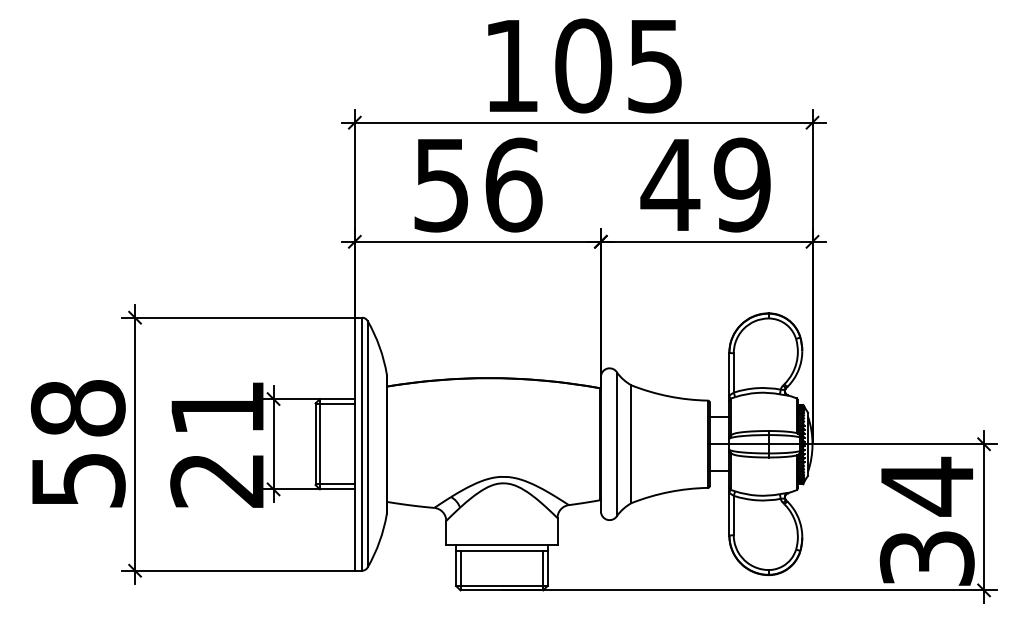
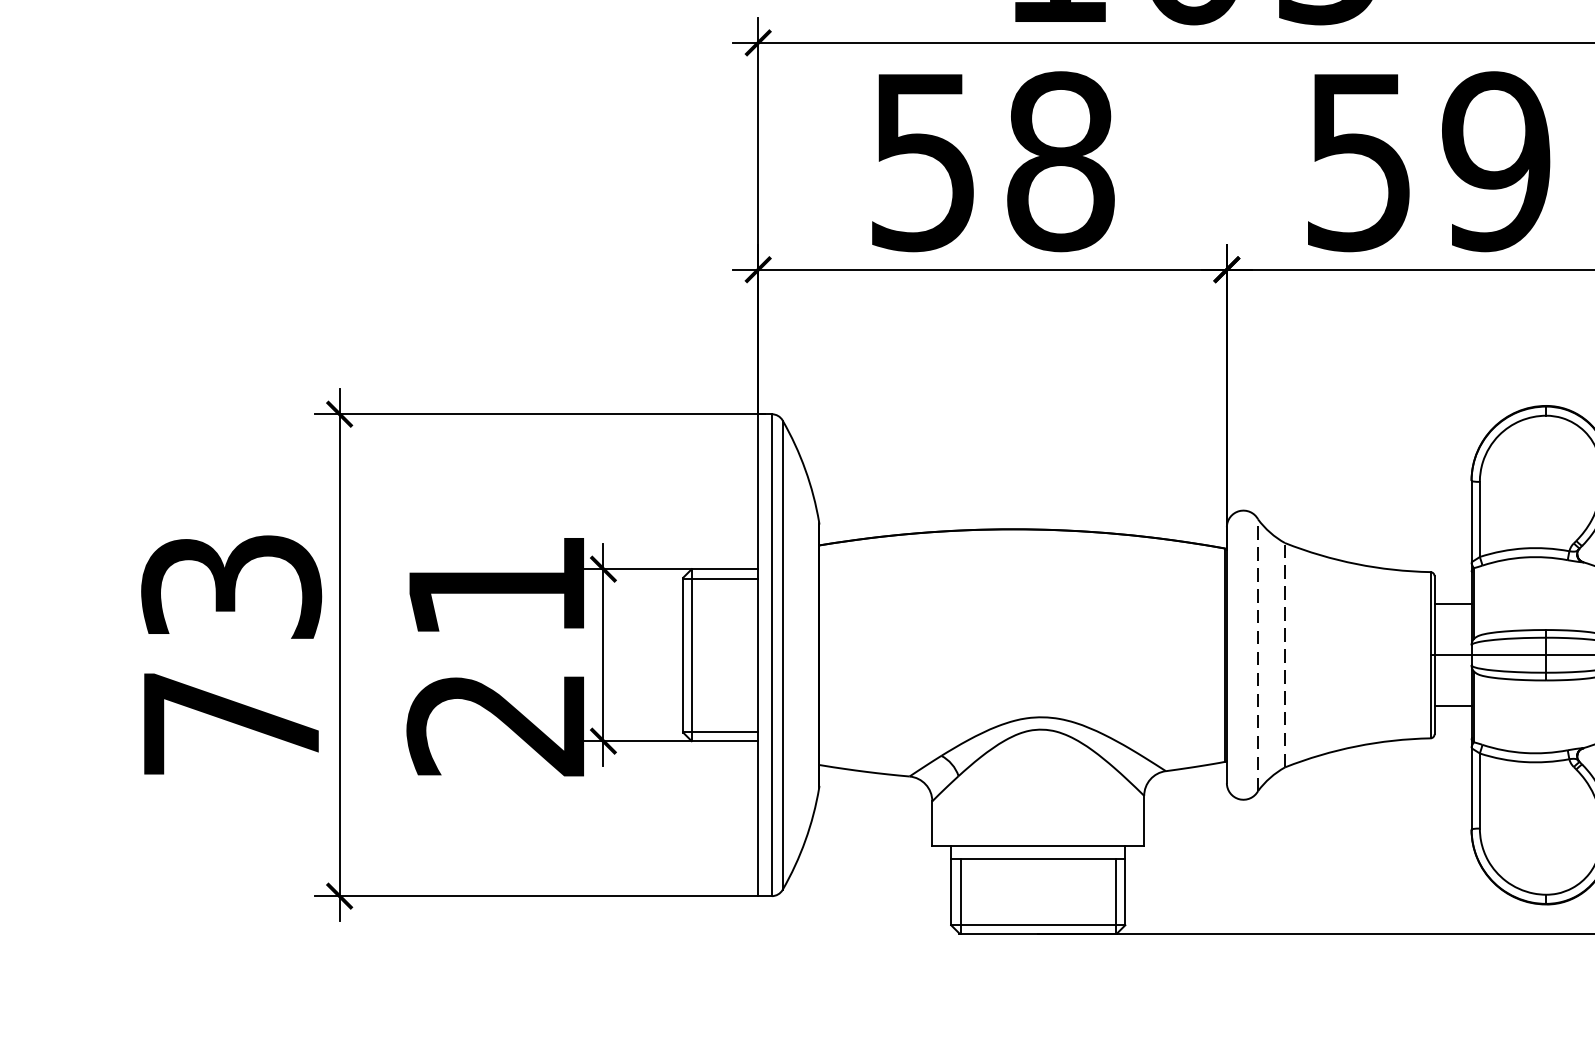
text: (513, 184) -> (1060, 160), 56 -> 58
text: (670, 185) -> (1359, 162), 49 -> 59
text: (77, 443) -> (229, 653), 58 -> 73
line: (617, 443) -> (1258, 653), solid -> dashed
line: (631, 444) -> (1285, 655), solid -> dashed

